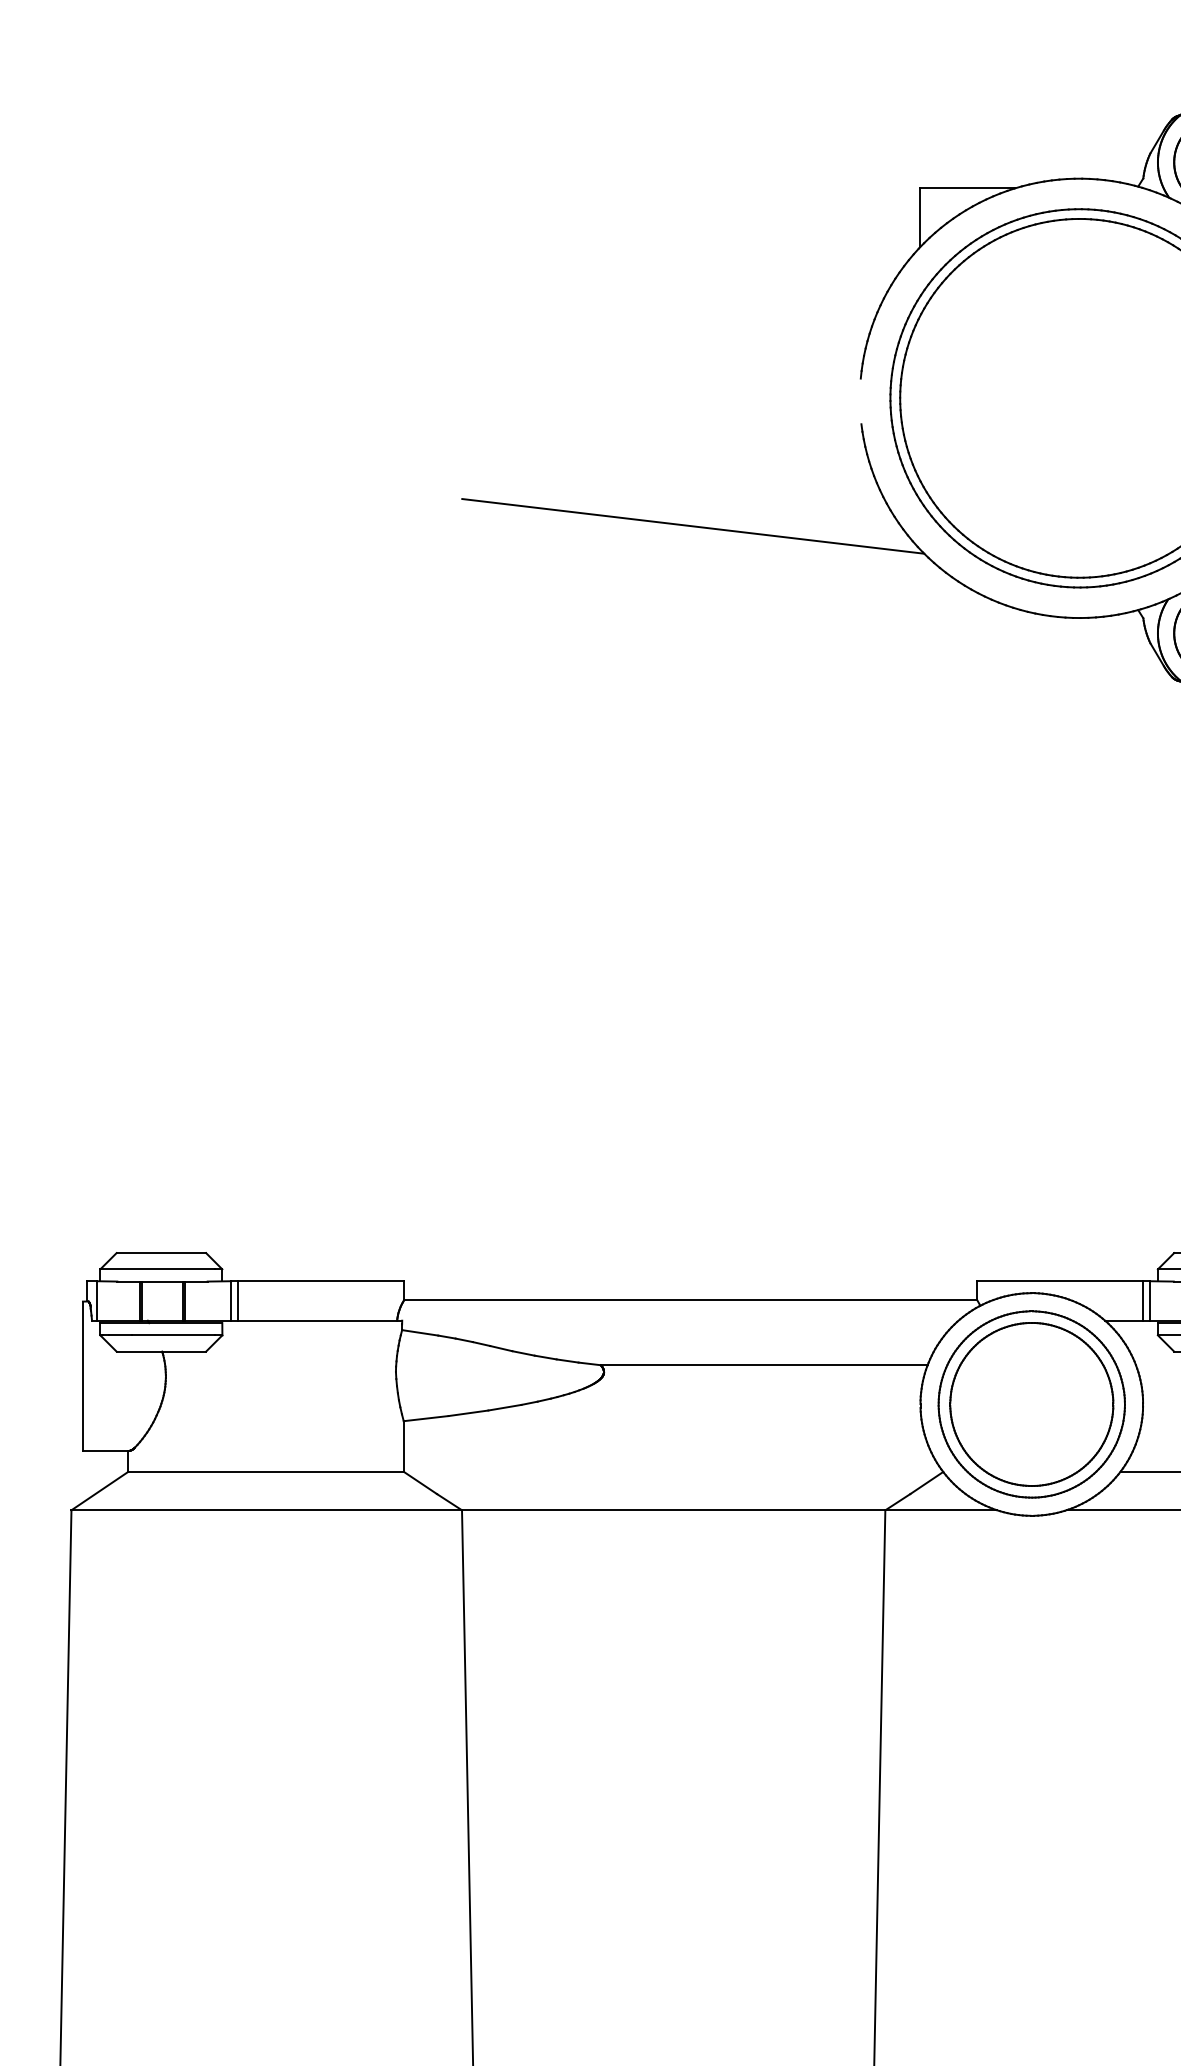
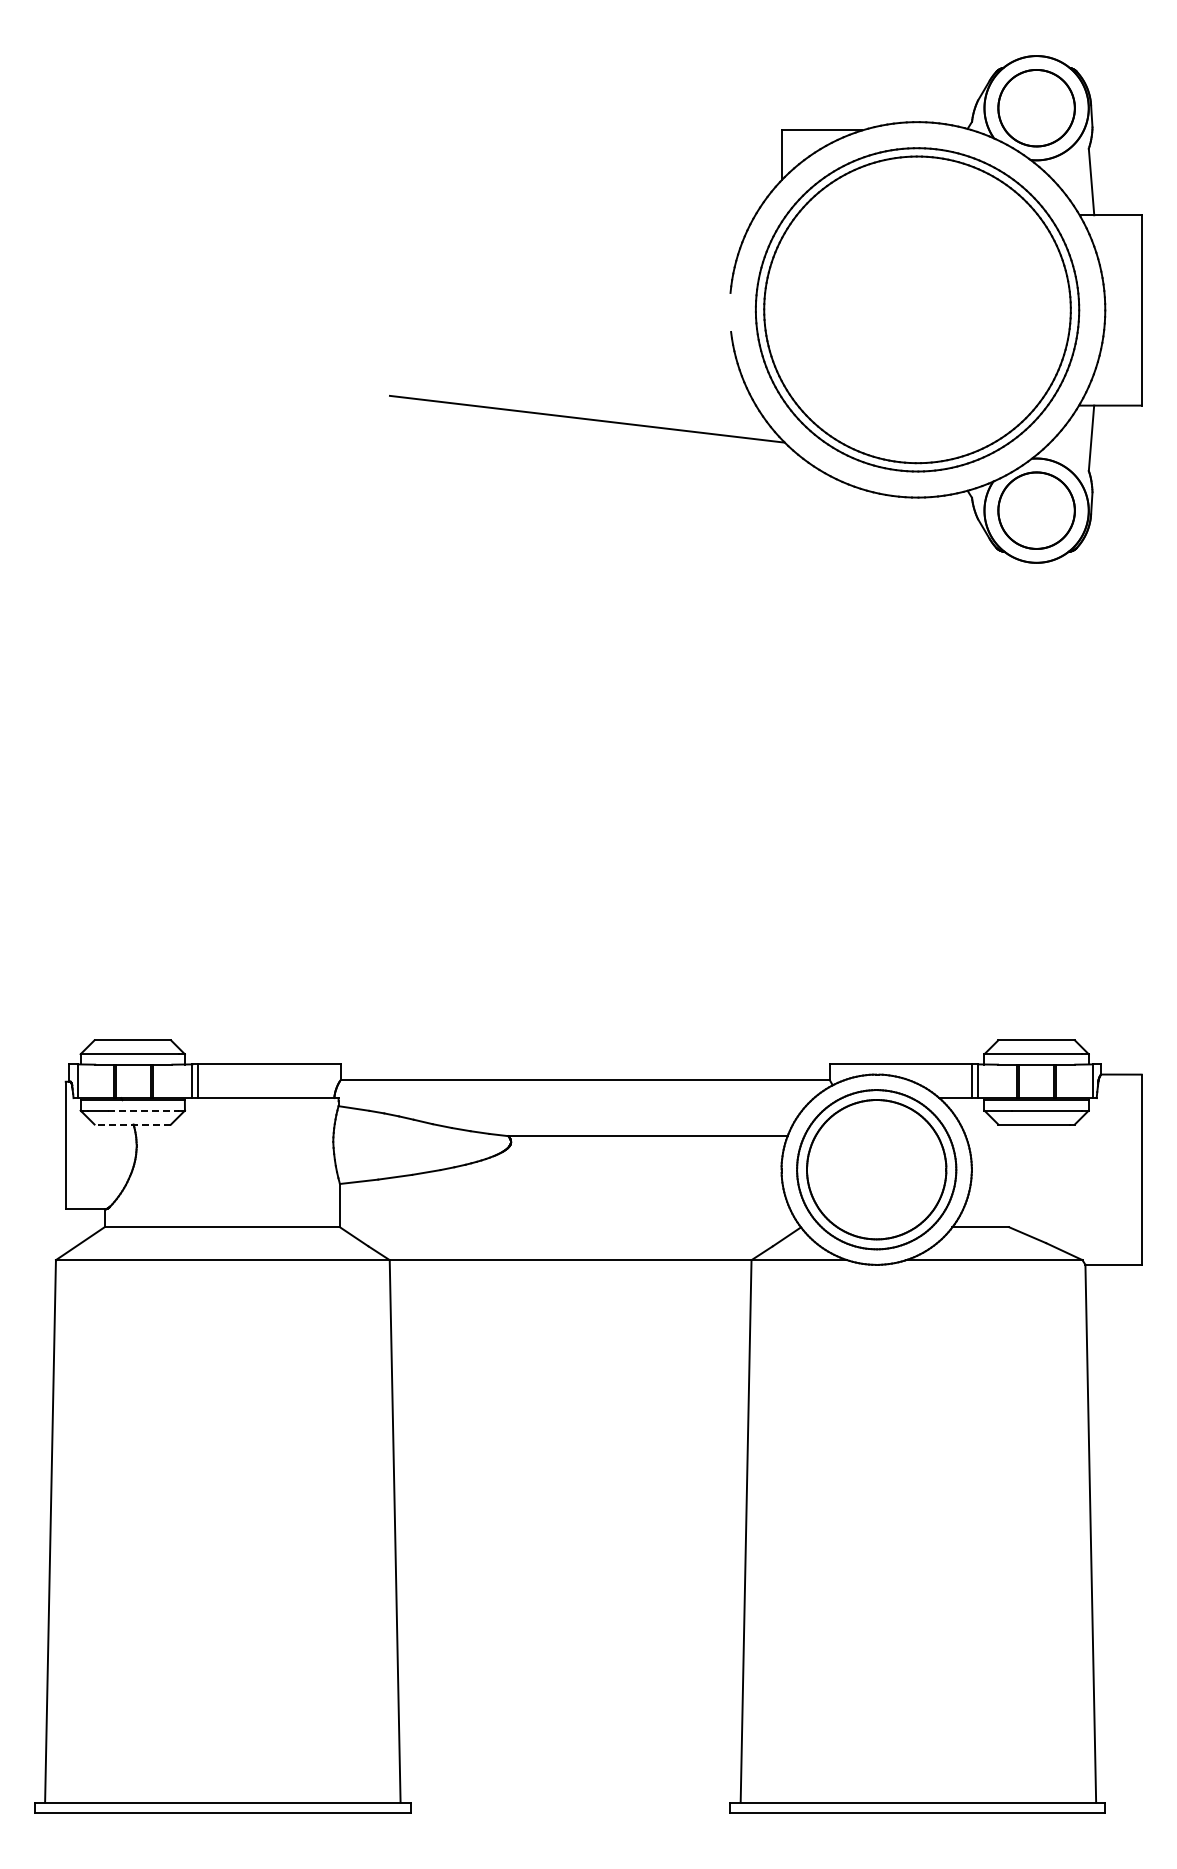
line: (173, 1335) -> (143, 1110), solid -> dashed
line: (161, 1351) -> (132, 1124), solid -> dashed

